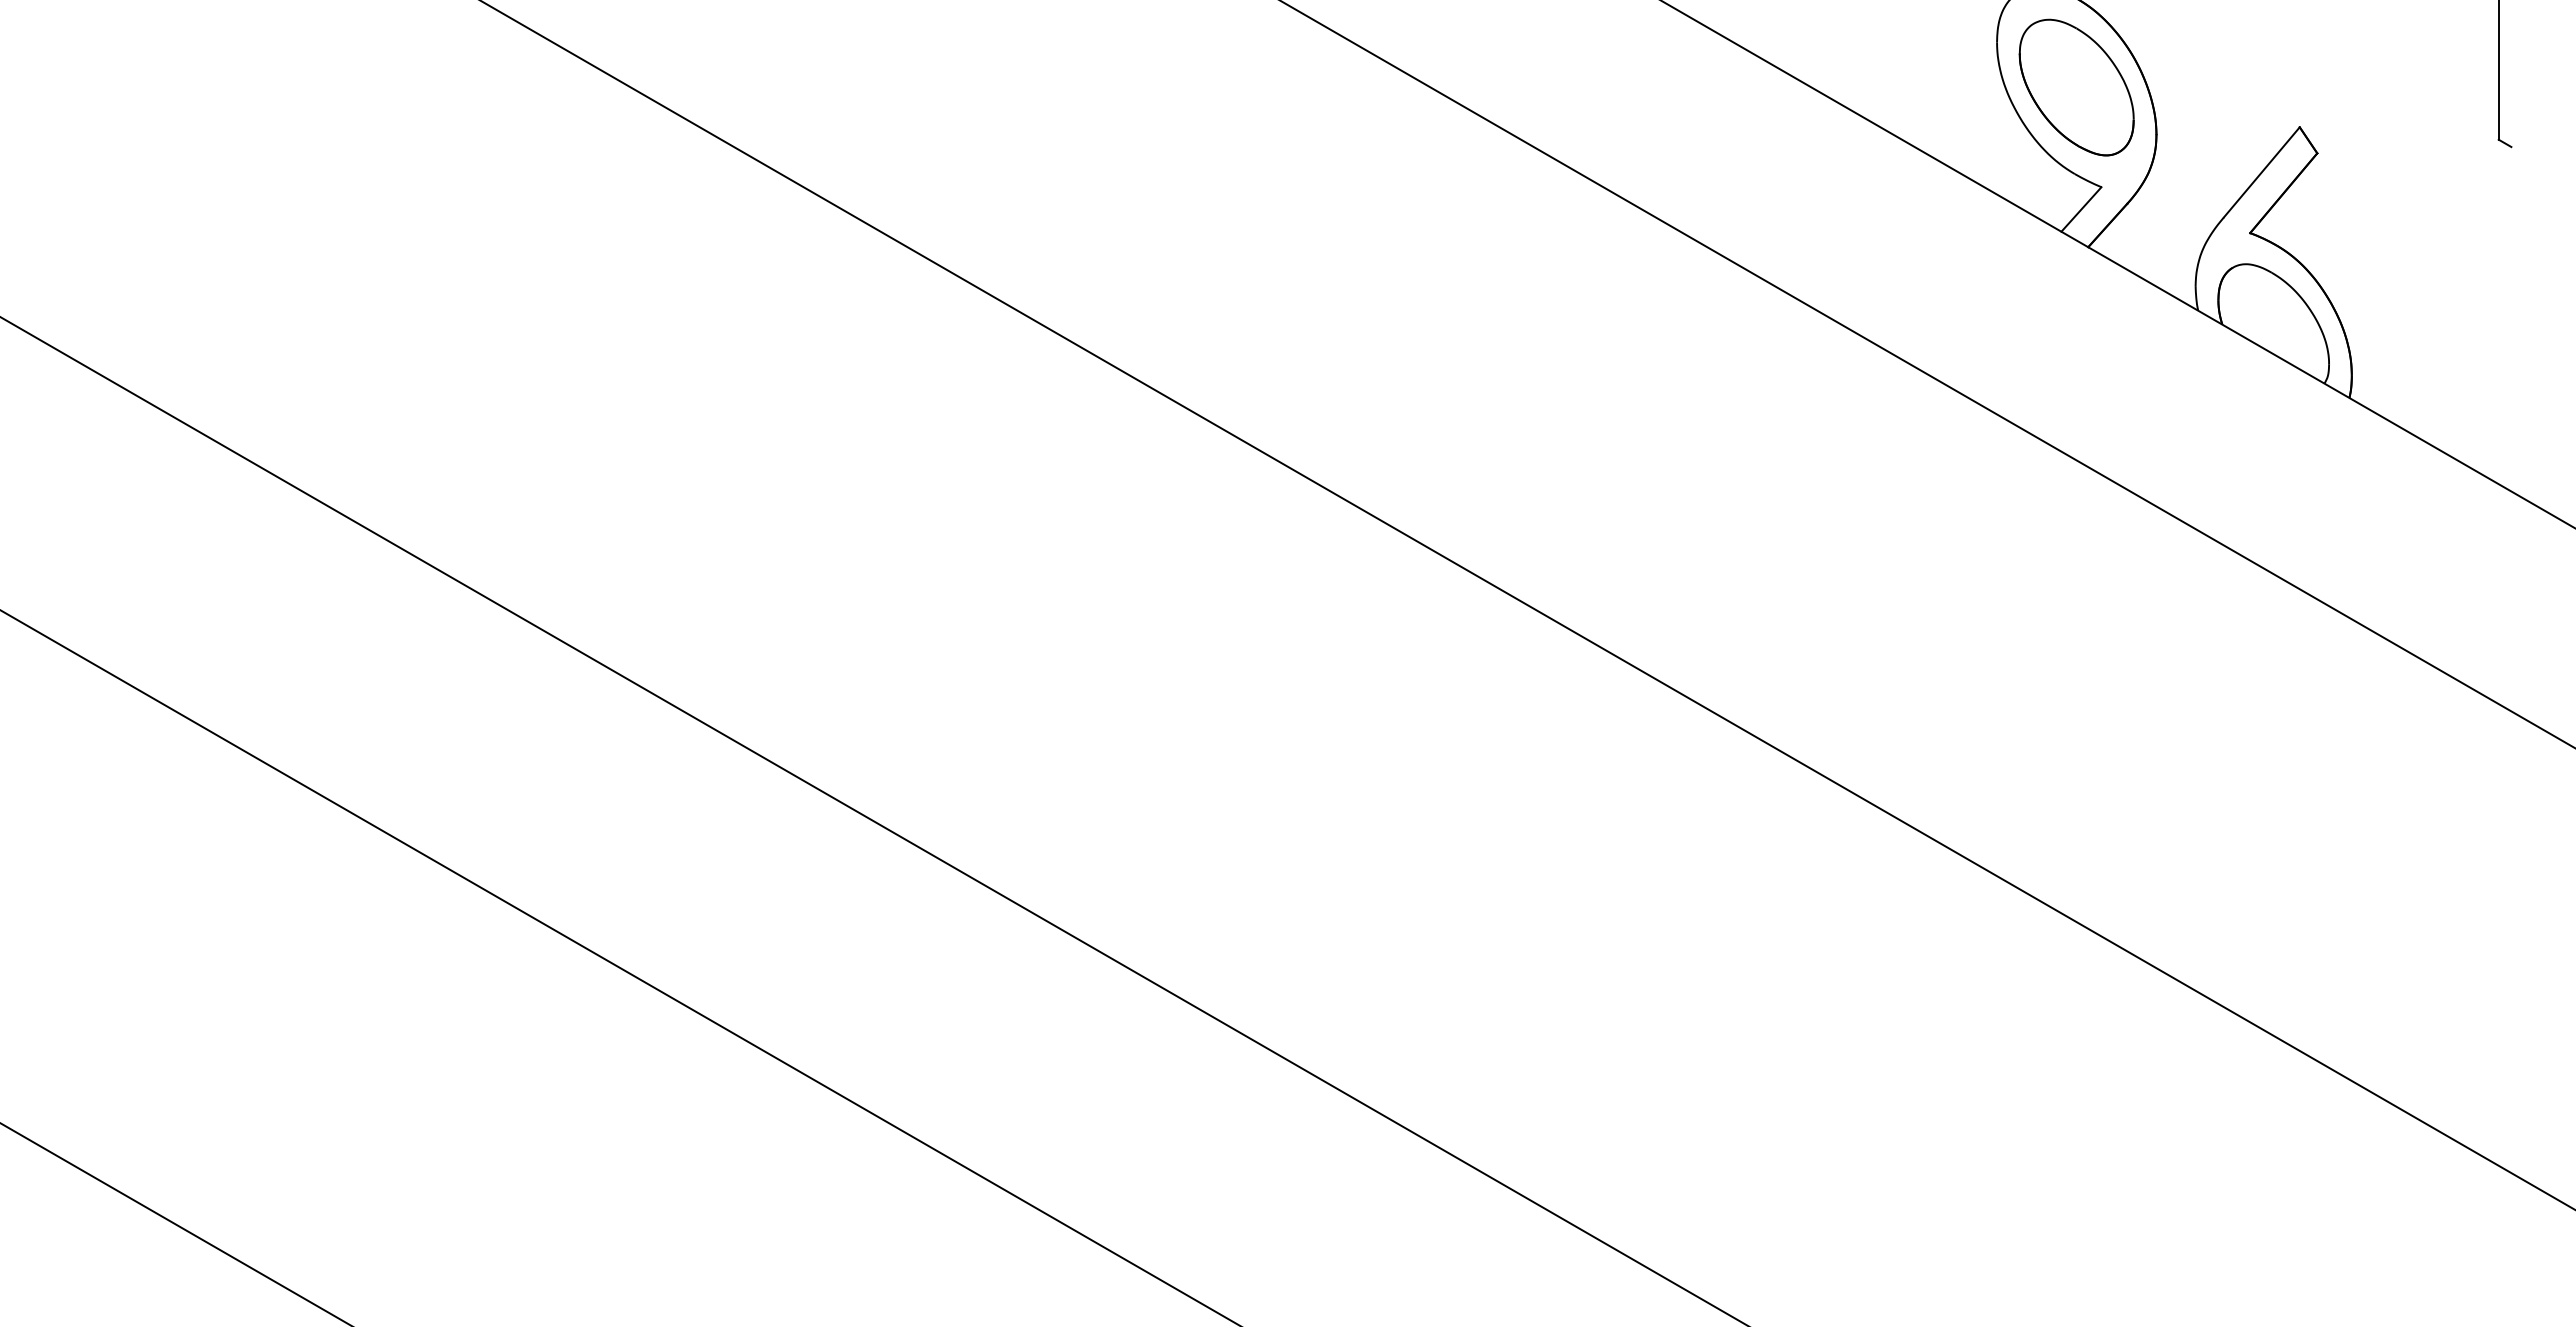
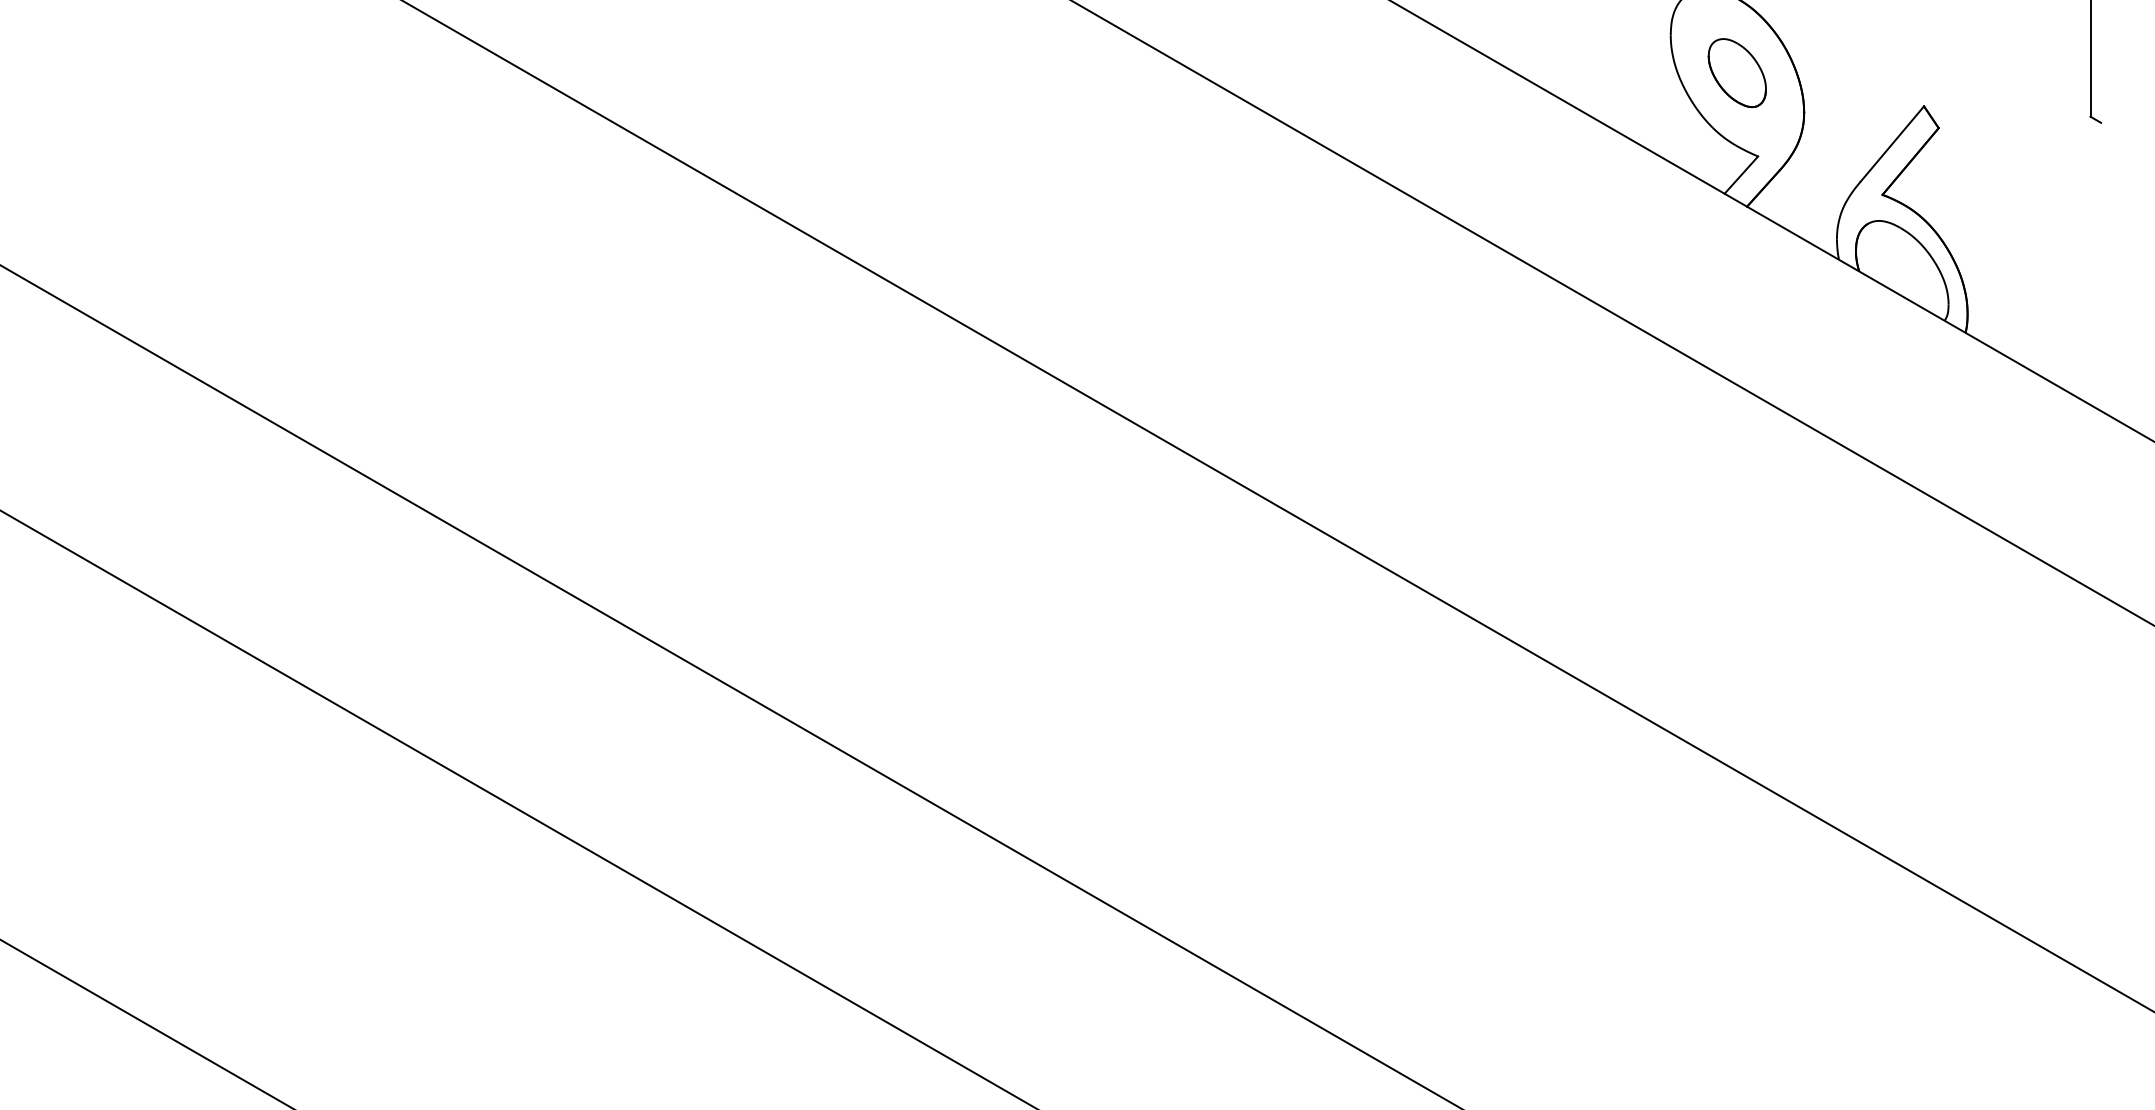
part: (2076, 87) -> (1737, 73), size x0.6

